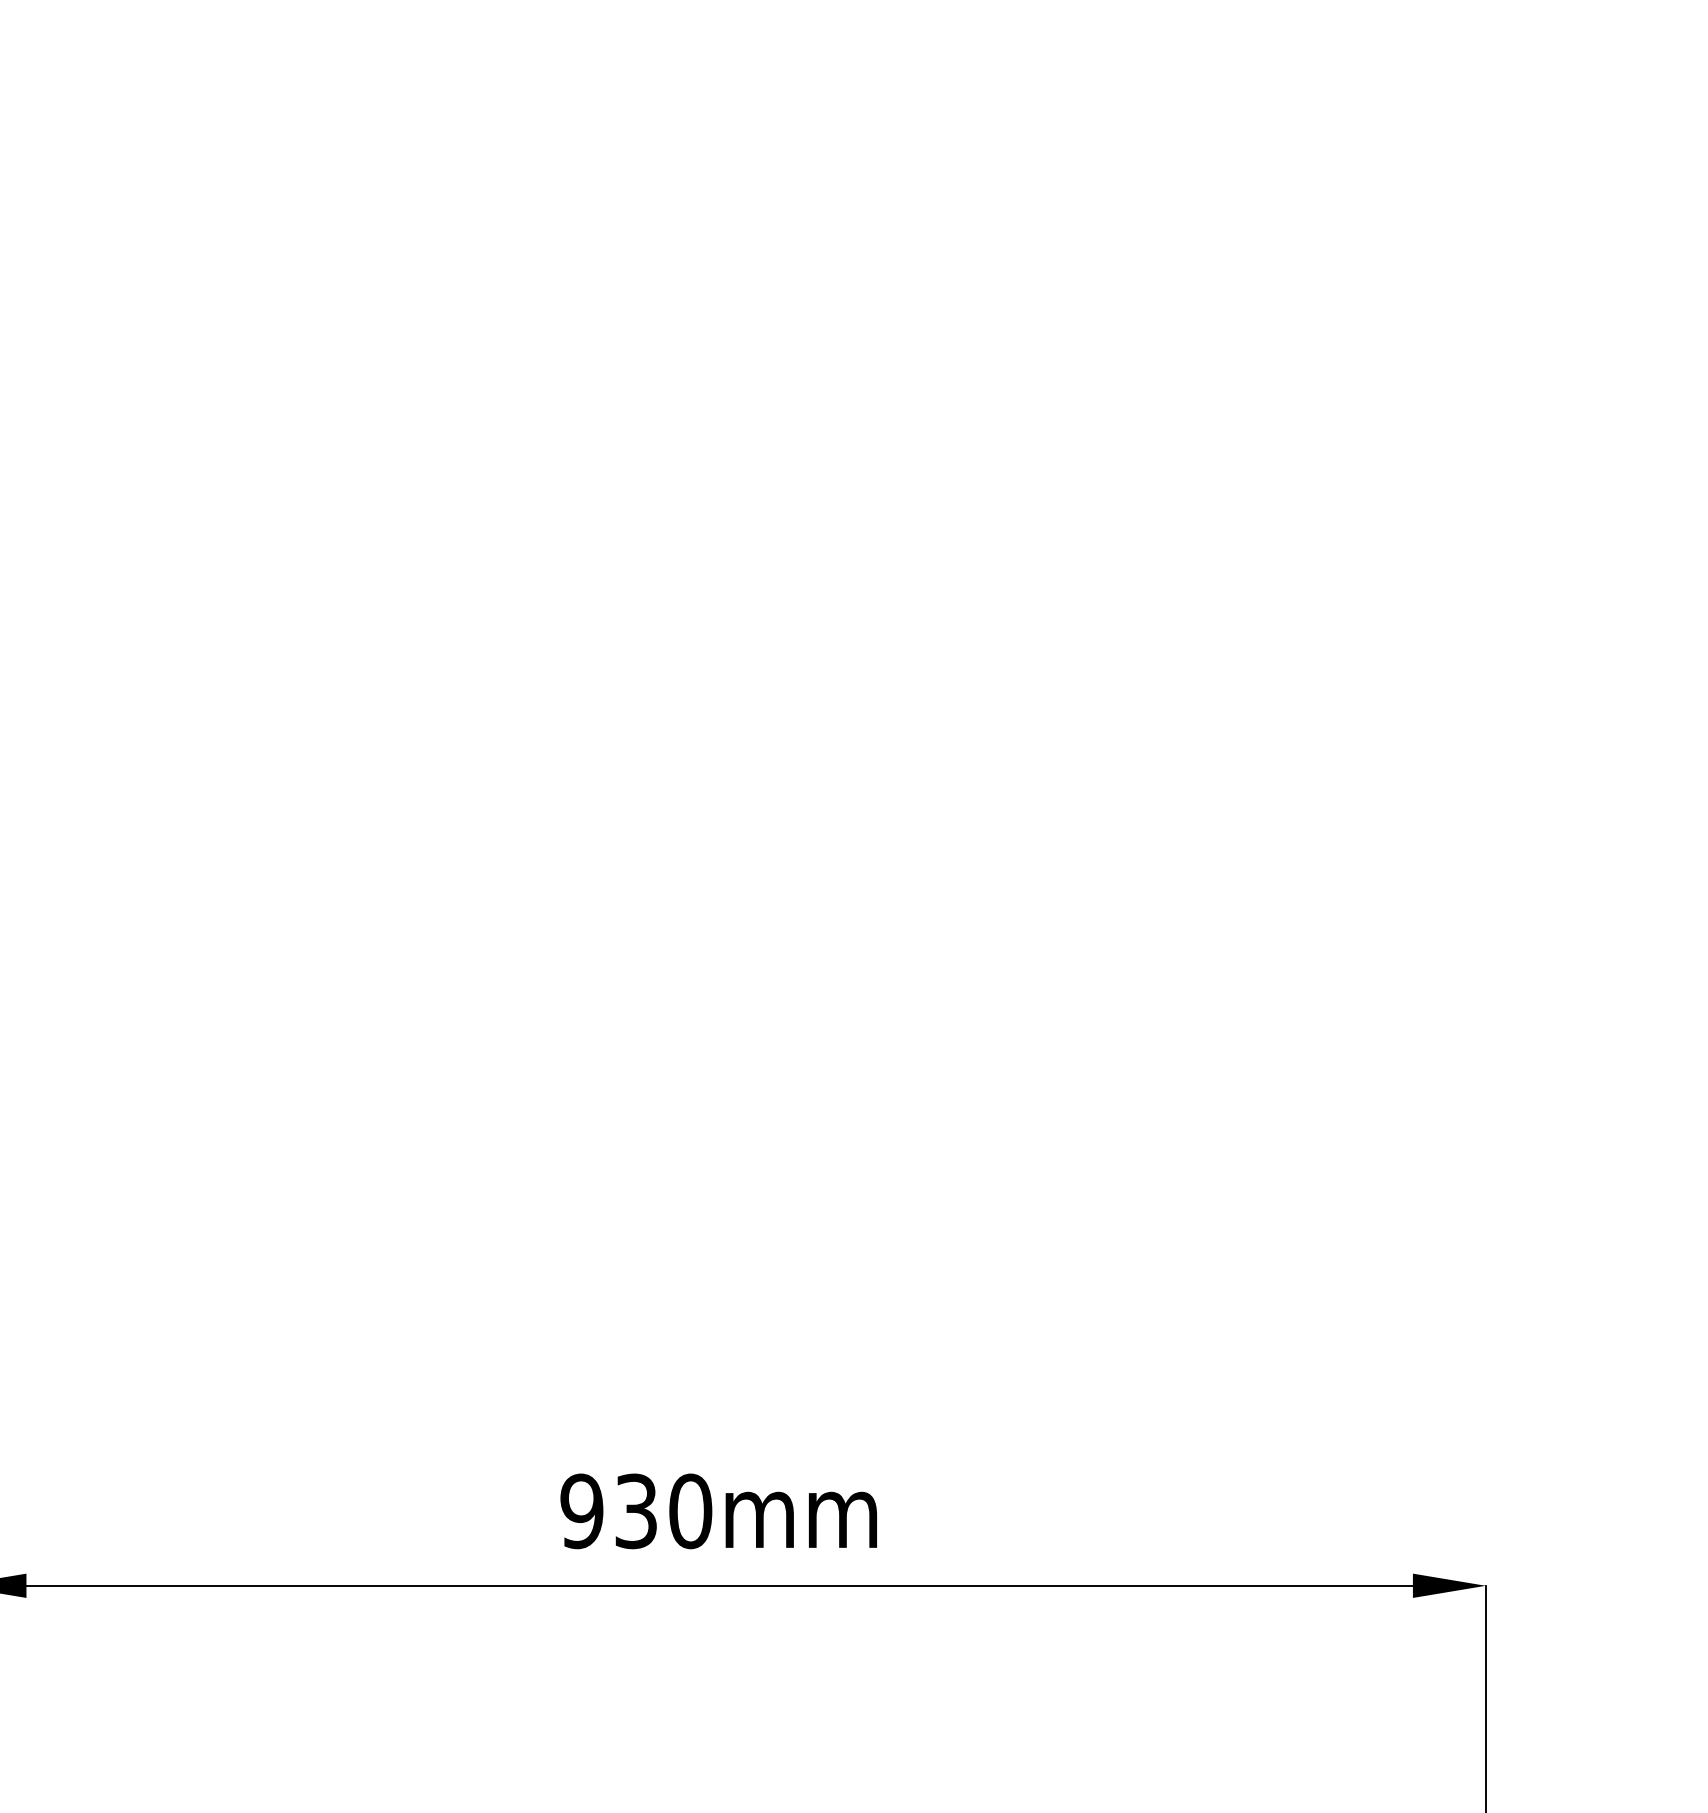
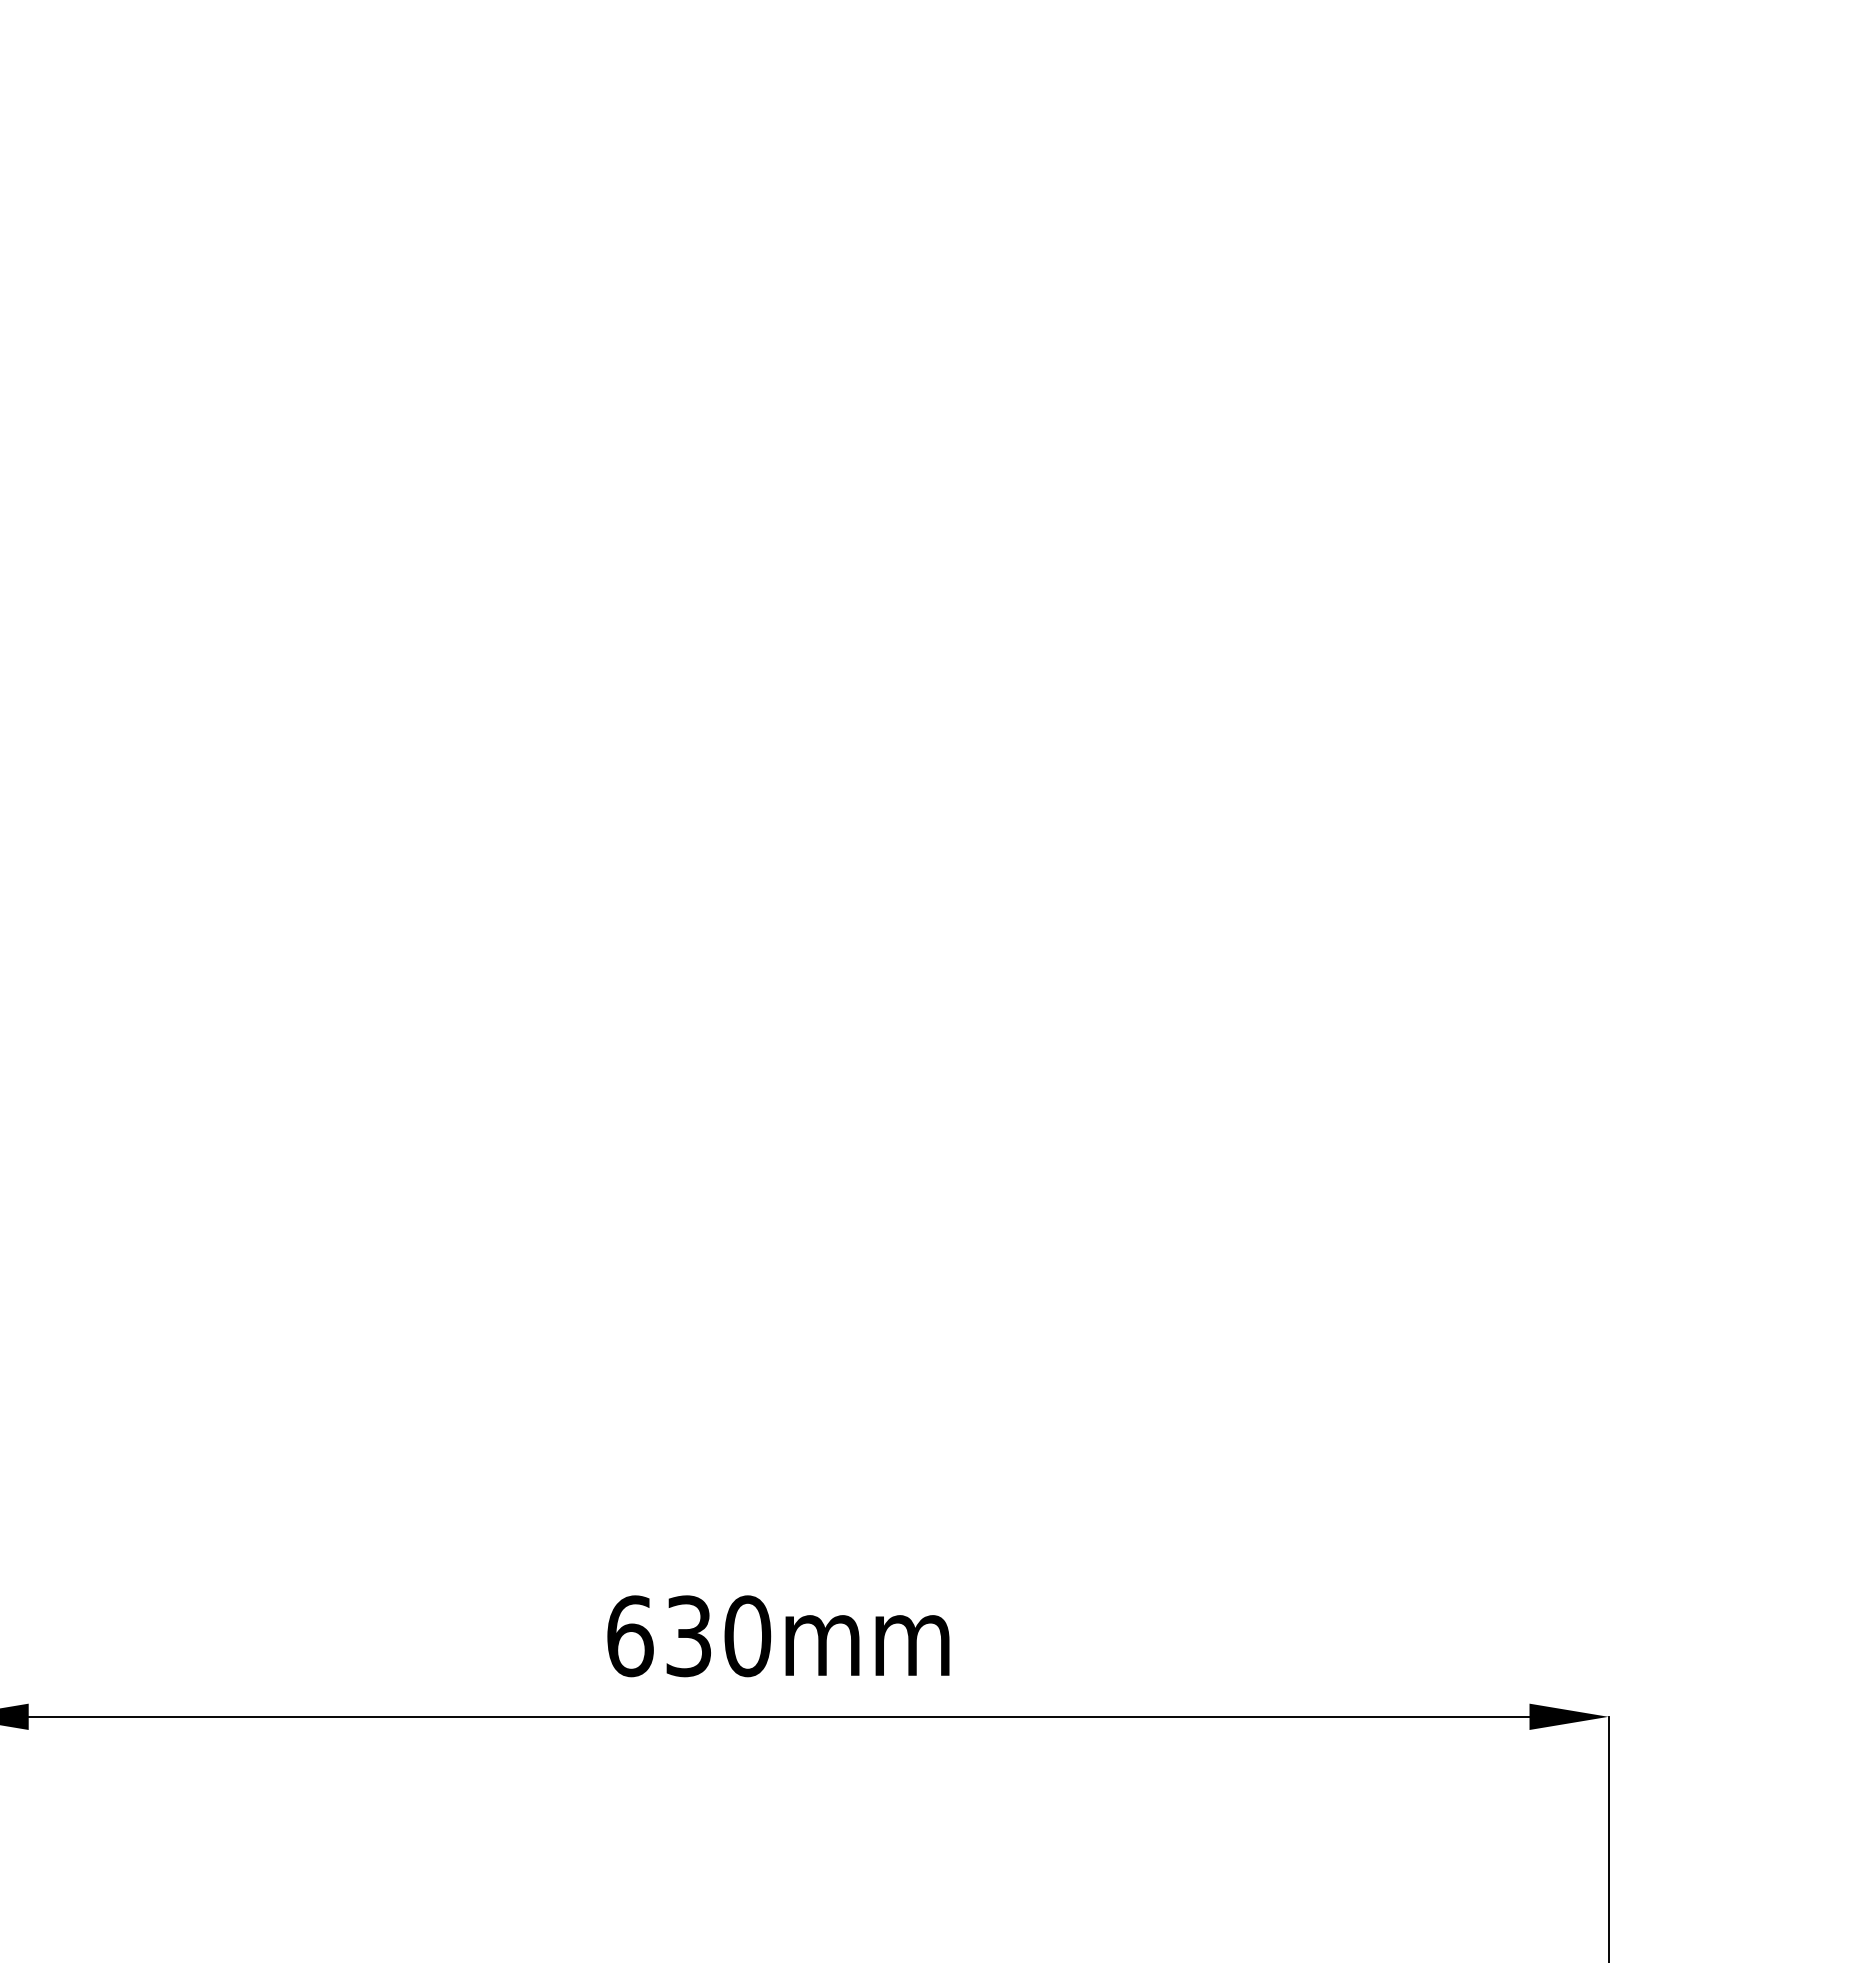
text: (581, 1511) -> (629, 1636), 930mm -> 630mm

